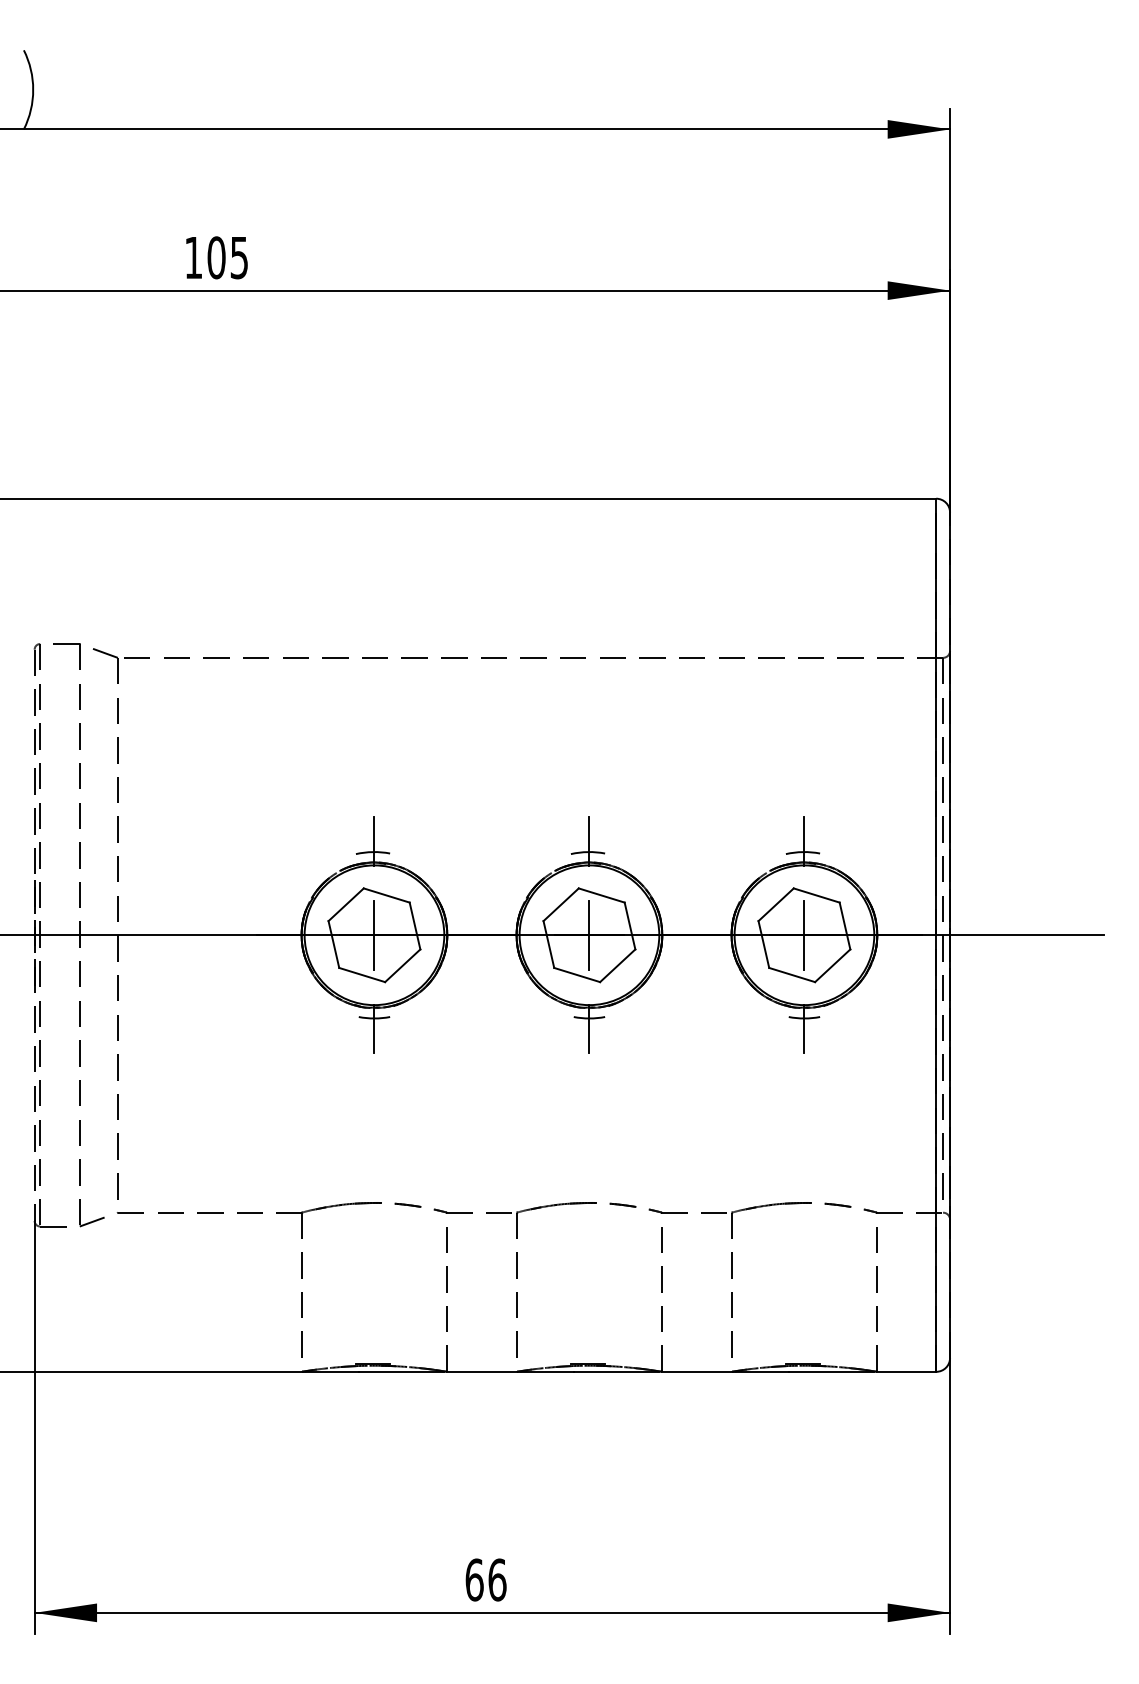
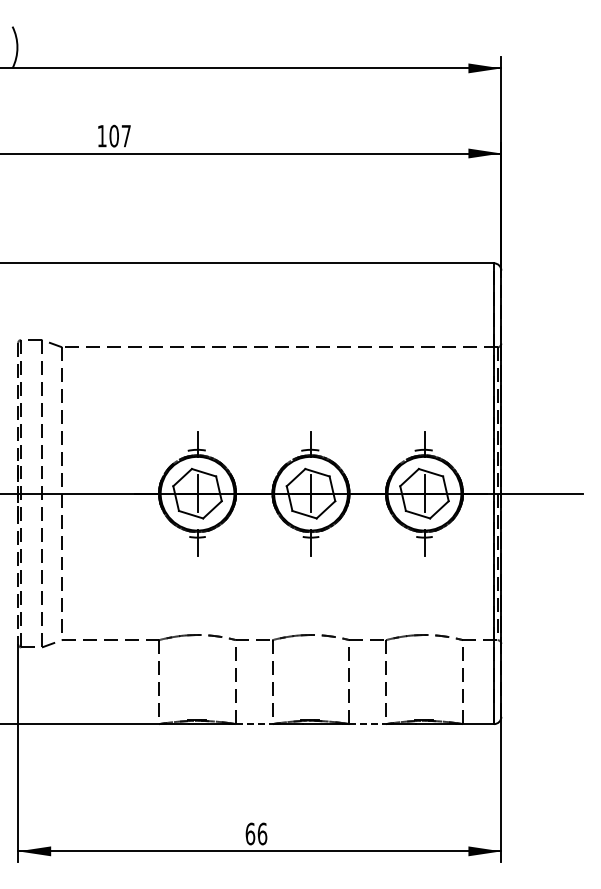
text: (237, 258) -> (125, 136), 105 -> 107
line: (482, 1372) -> (254, 724), solid -> dashed
line: (698, 1372) -> (368, 724), solid -> dashed

